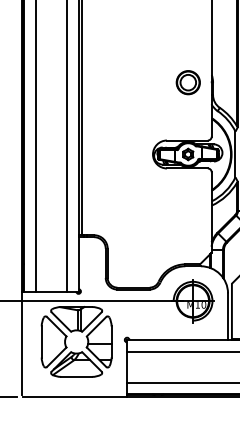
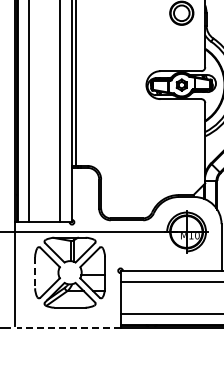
line: (41, 341) -> (34, 272), solid -> dashed
line: (75, 397) -> (68, 328), solid -> dashed

